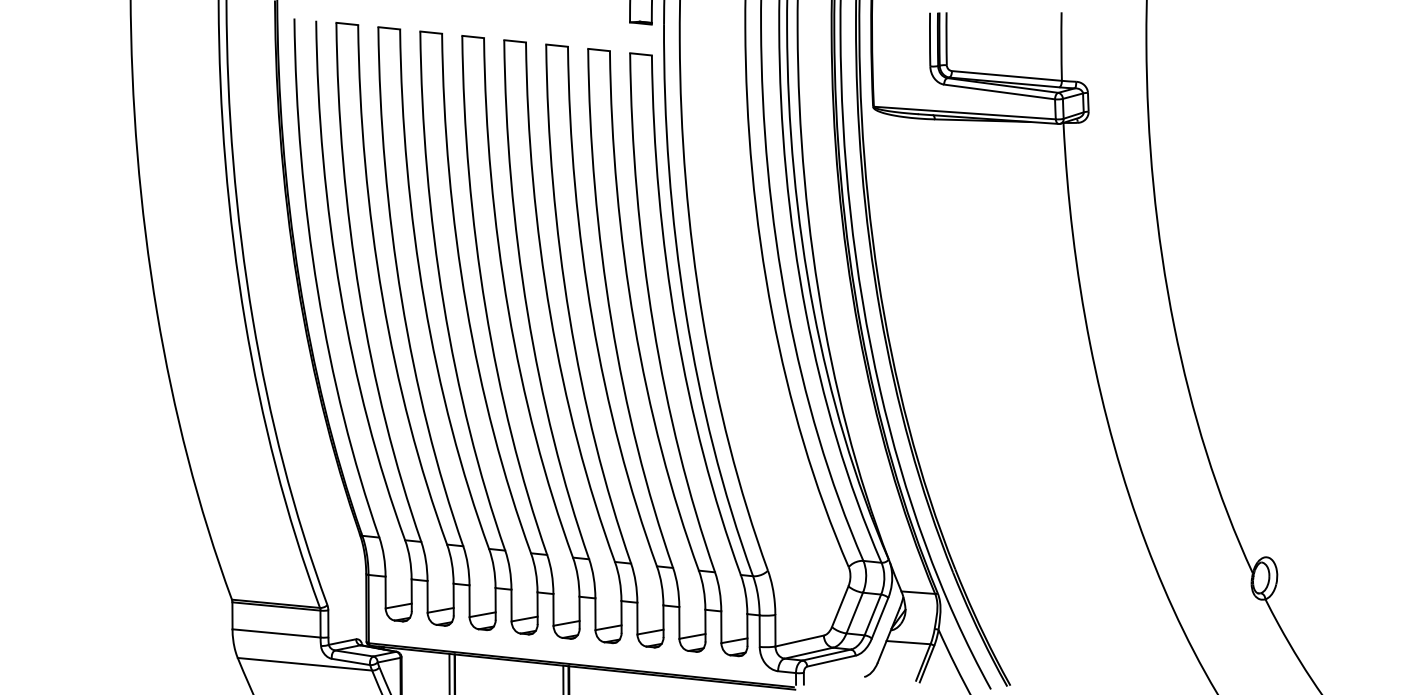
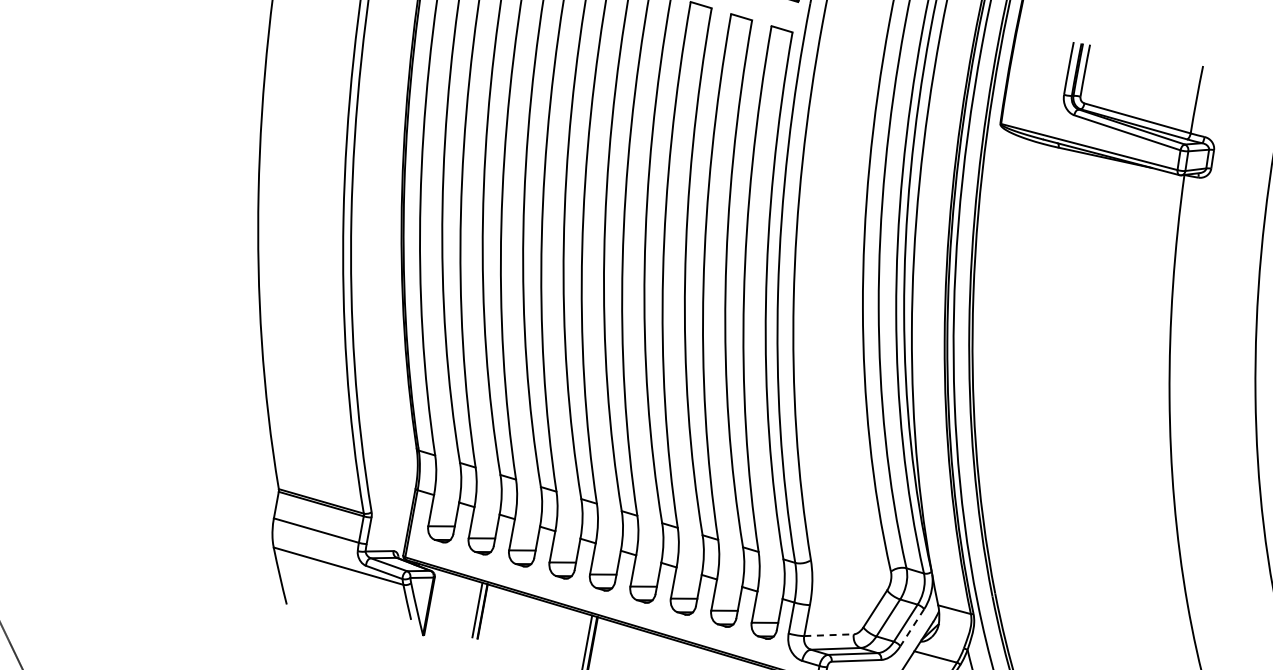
line: (880, 618) -> (912, 628), solid -> dashed
line: (799, 641) -> (828, 635), solid -> dashed

